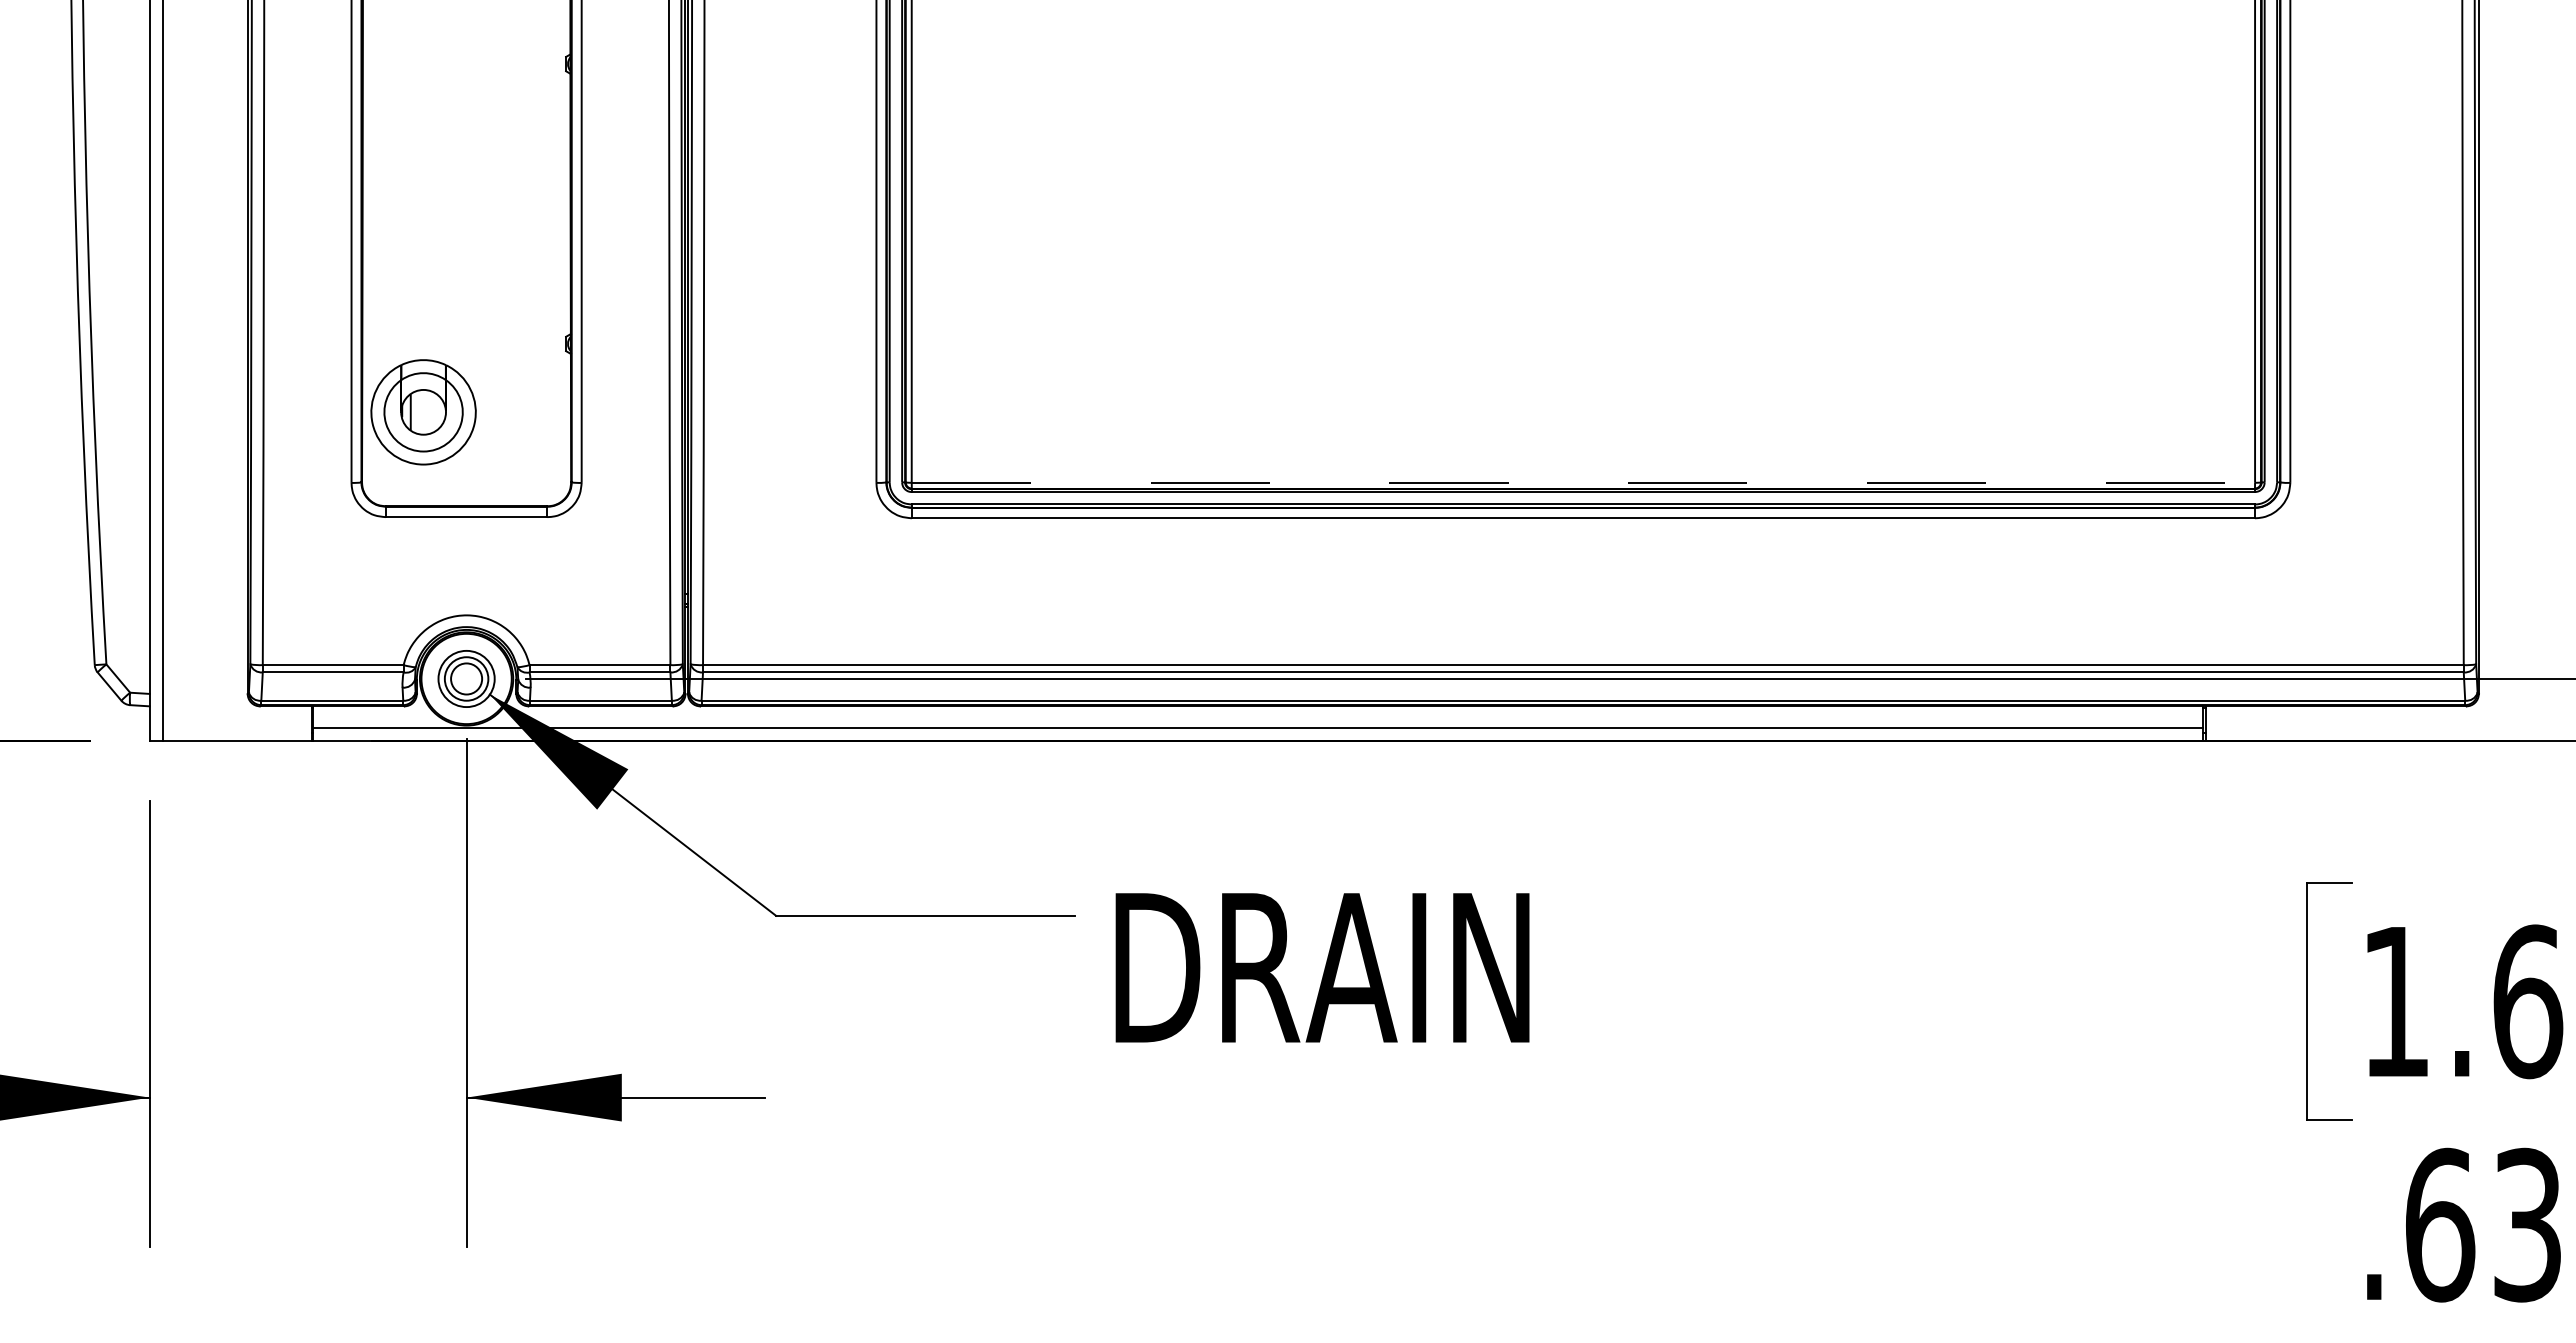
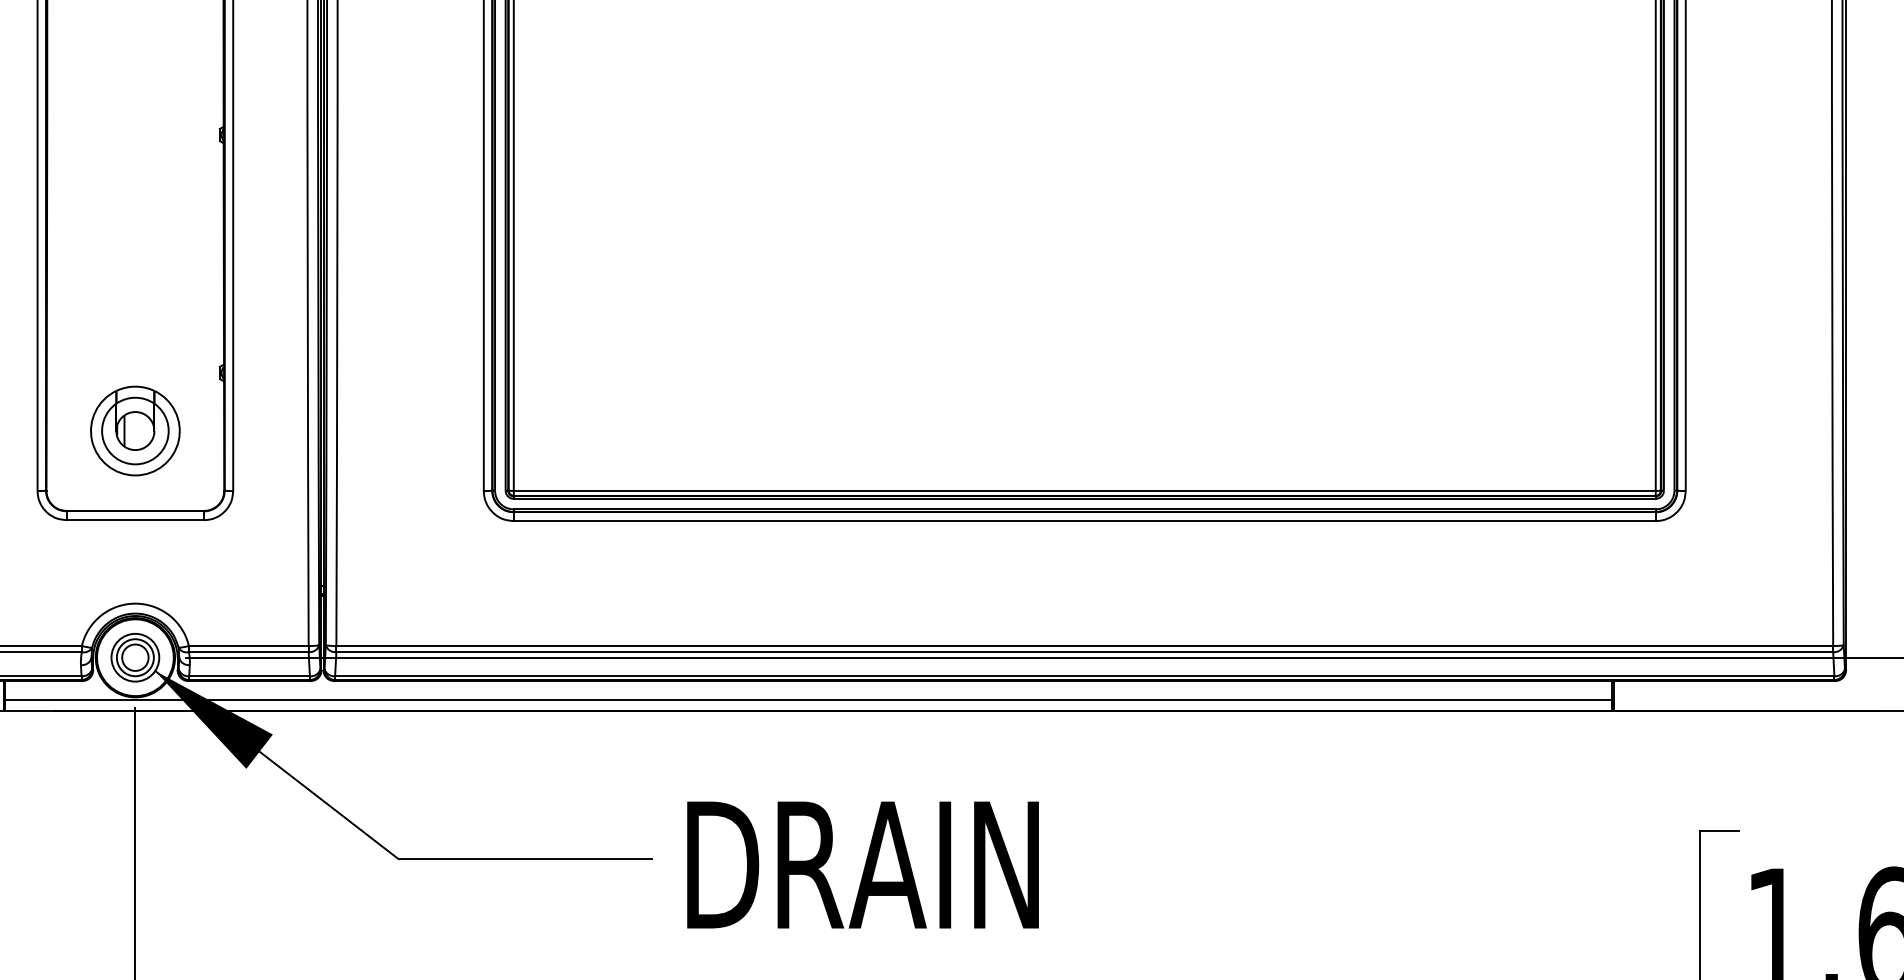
part: (423, 412) -> (135, 431), moved
line: (1583, 482) -> (1084, 490), dashed -> solid
text: (1322, 967) -> (862, 864), moved

